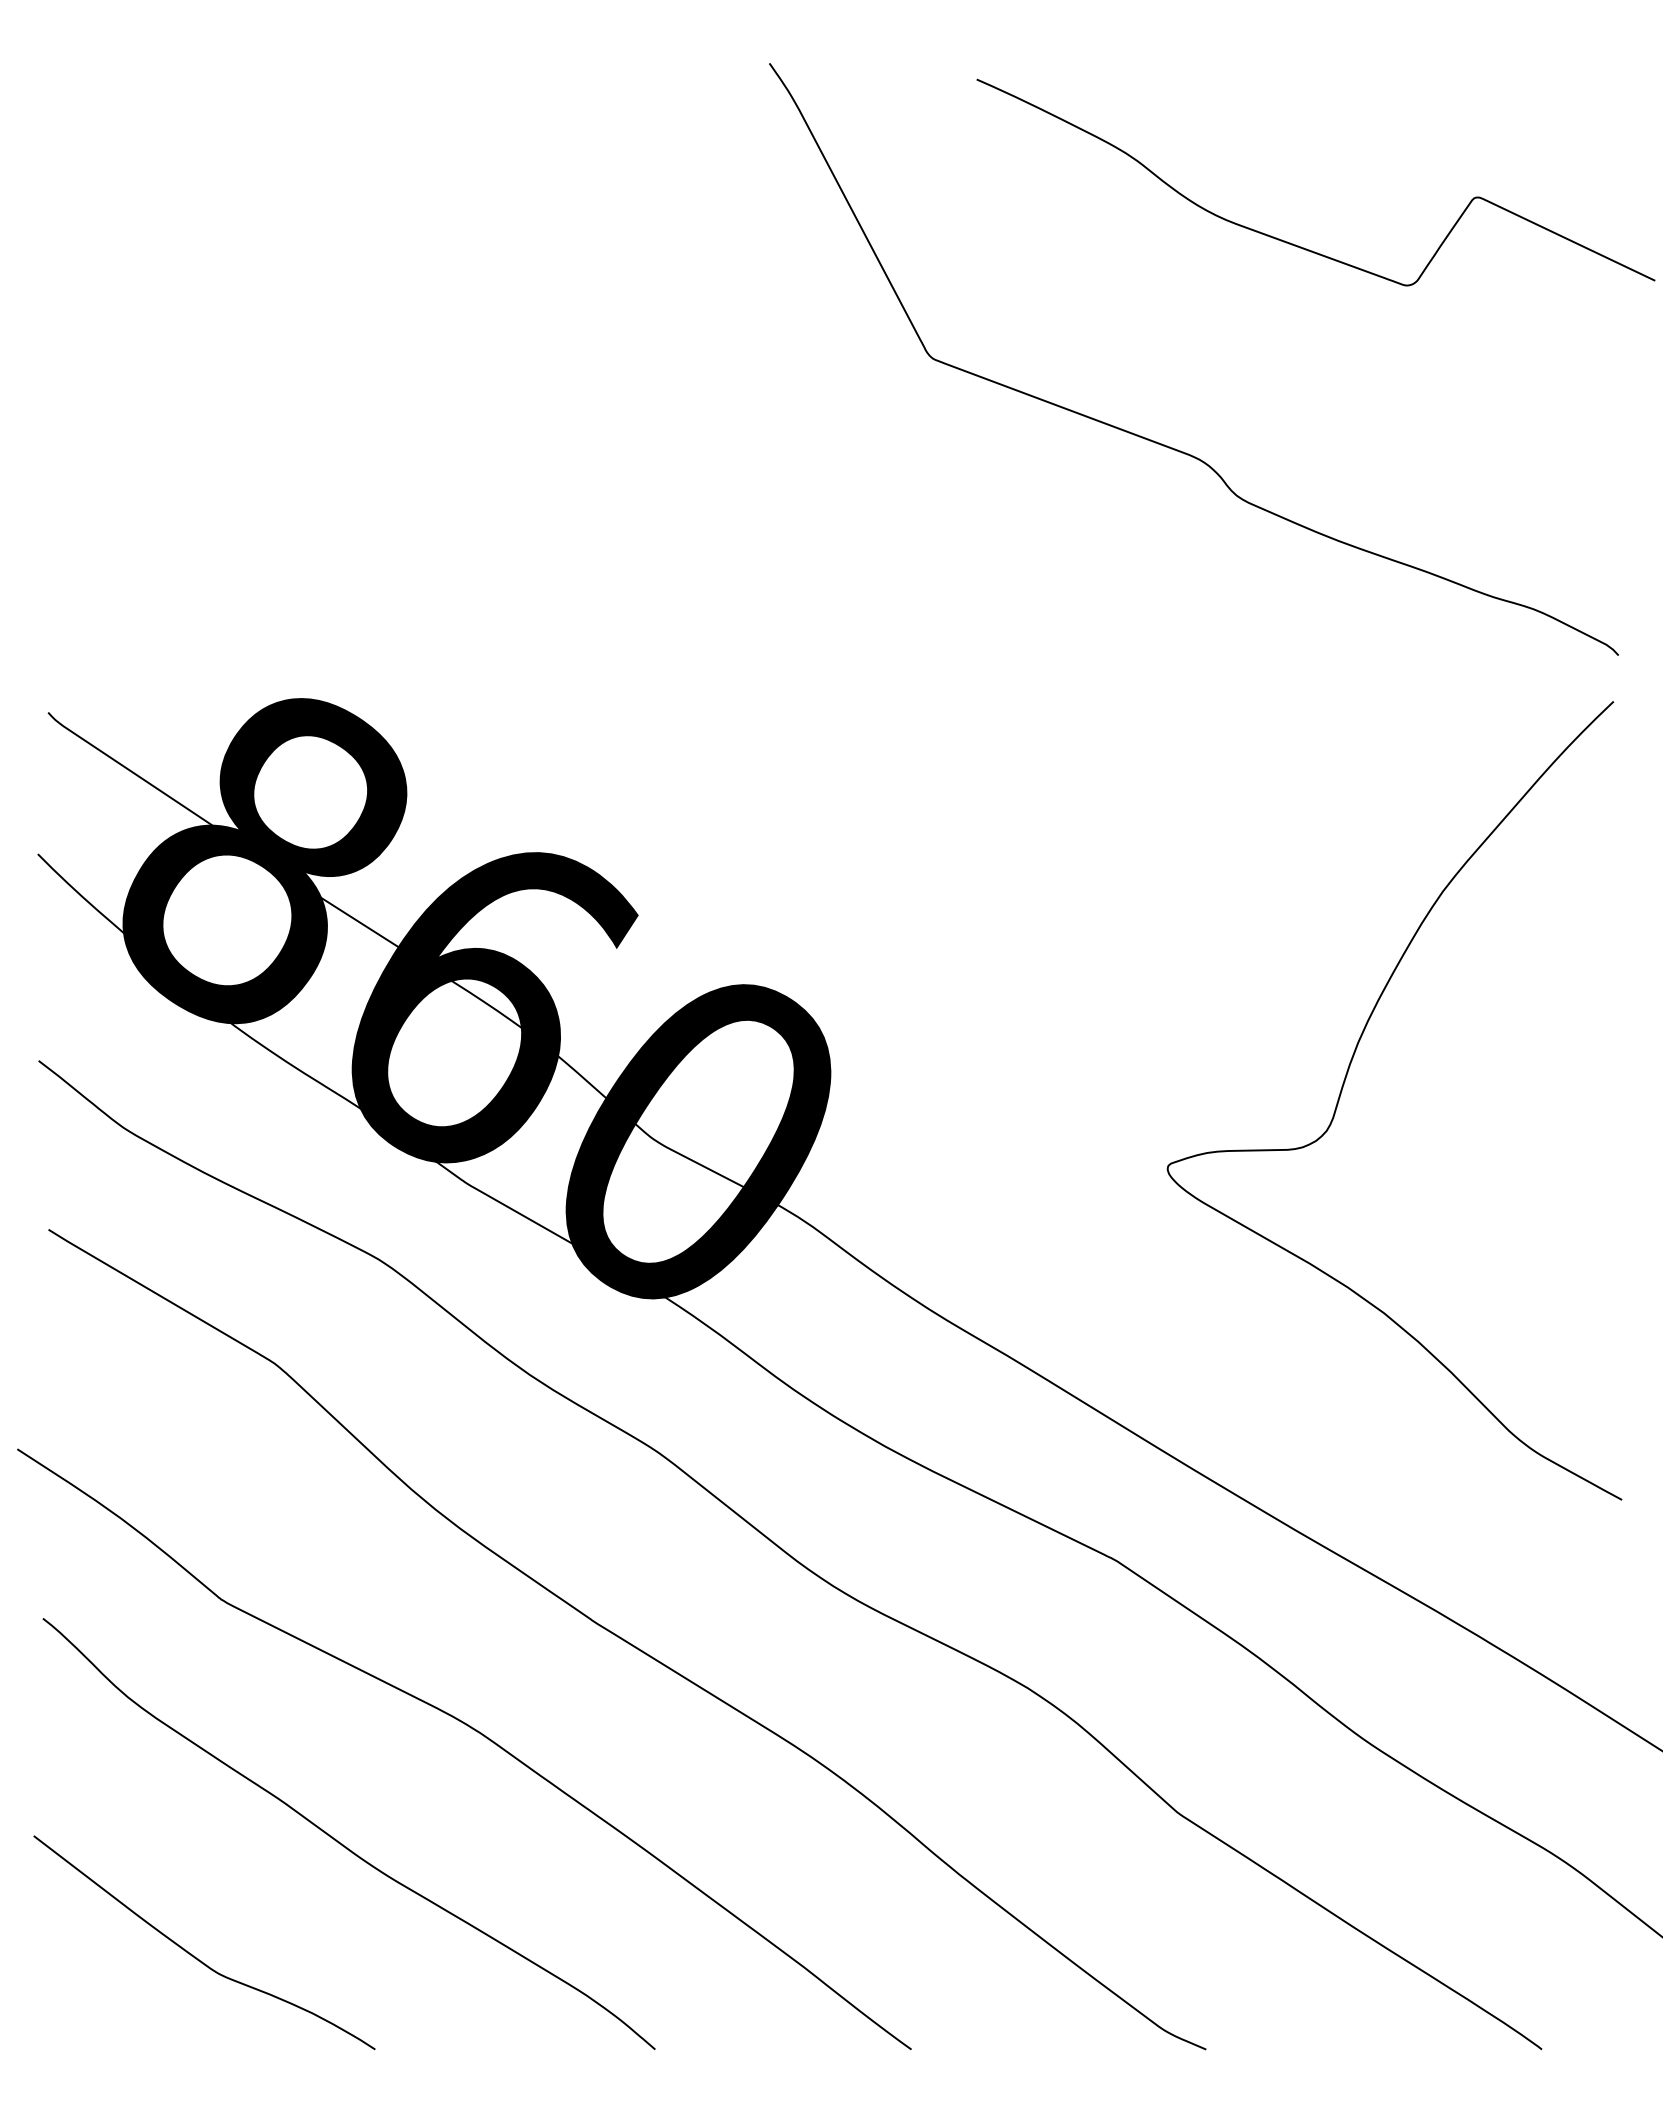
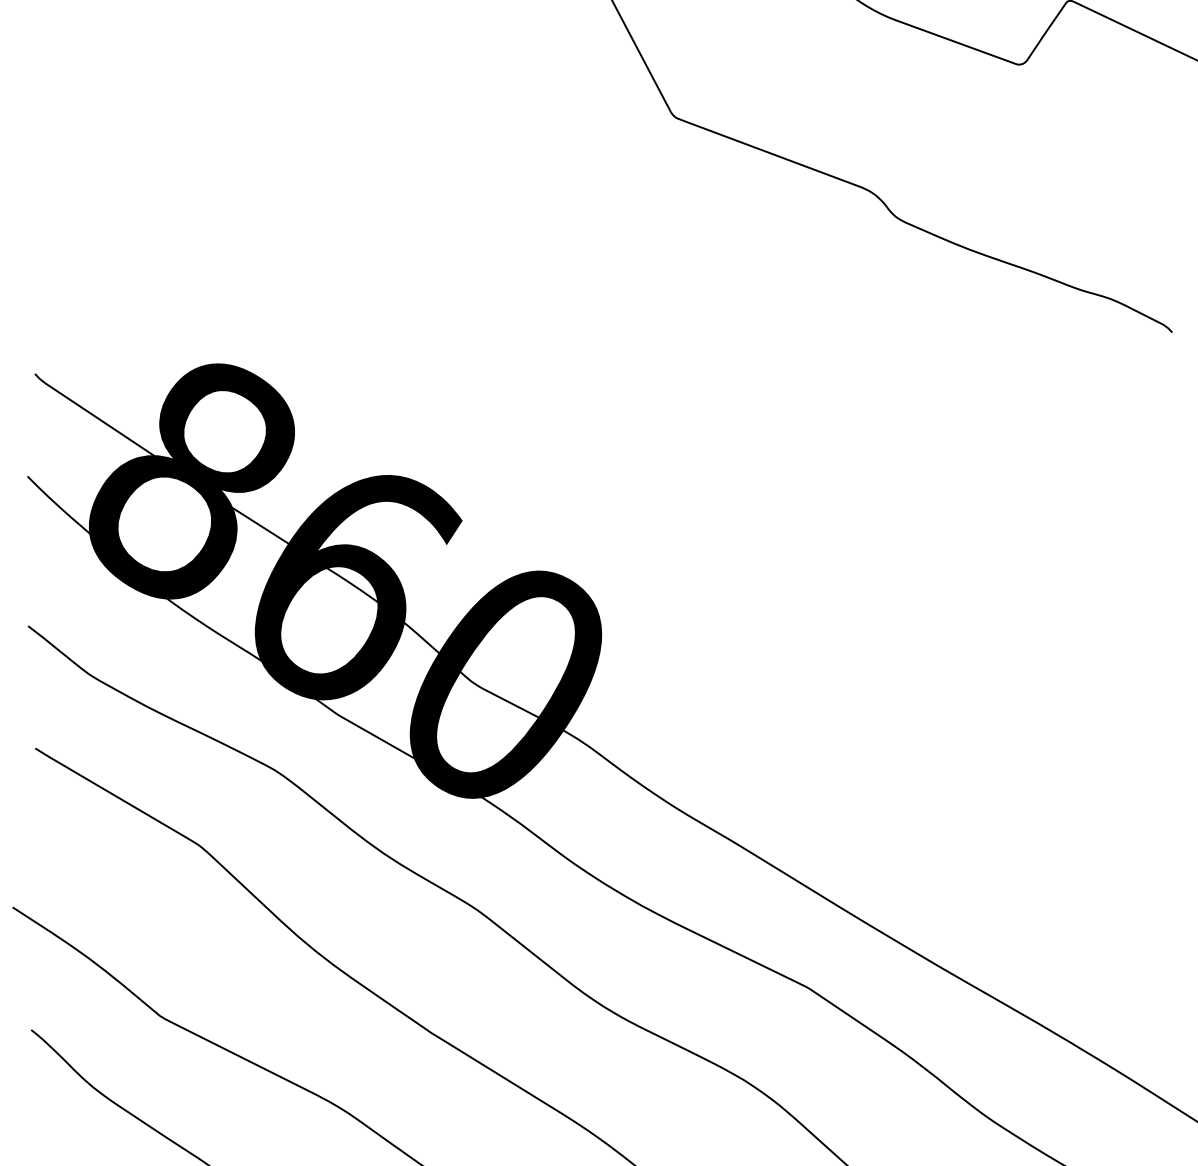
curve: (1344, 1084) -> (973, 643), removed

